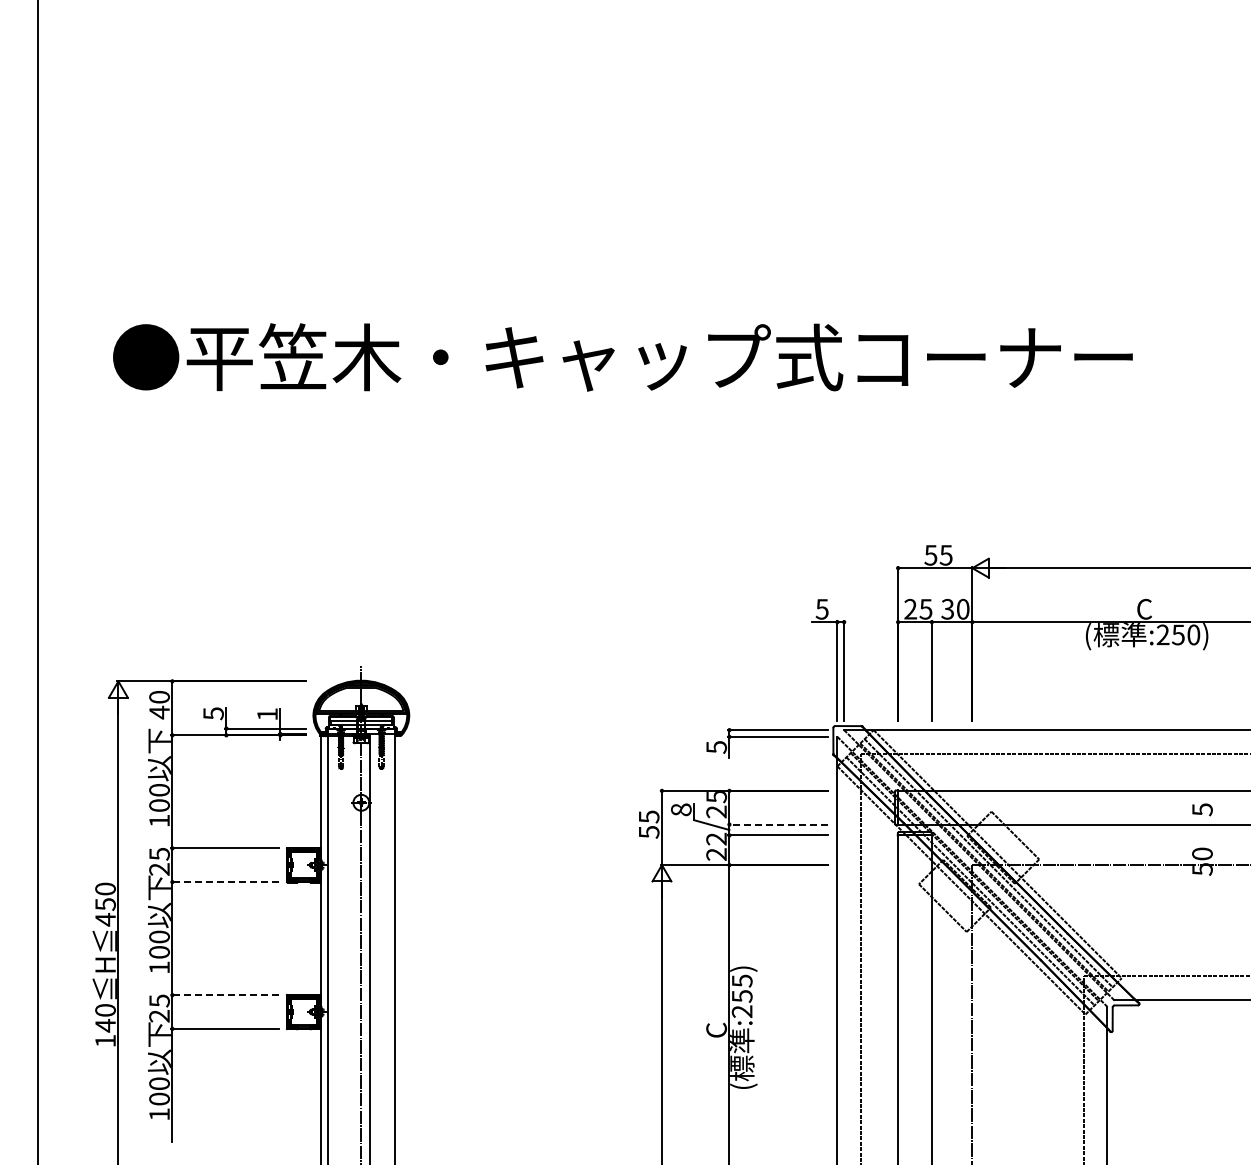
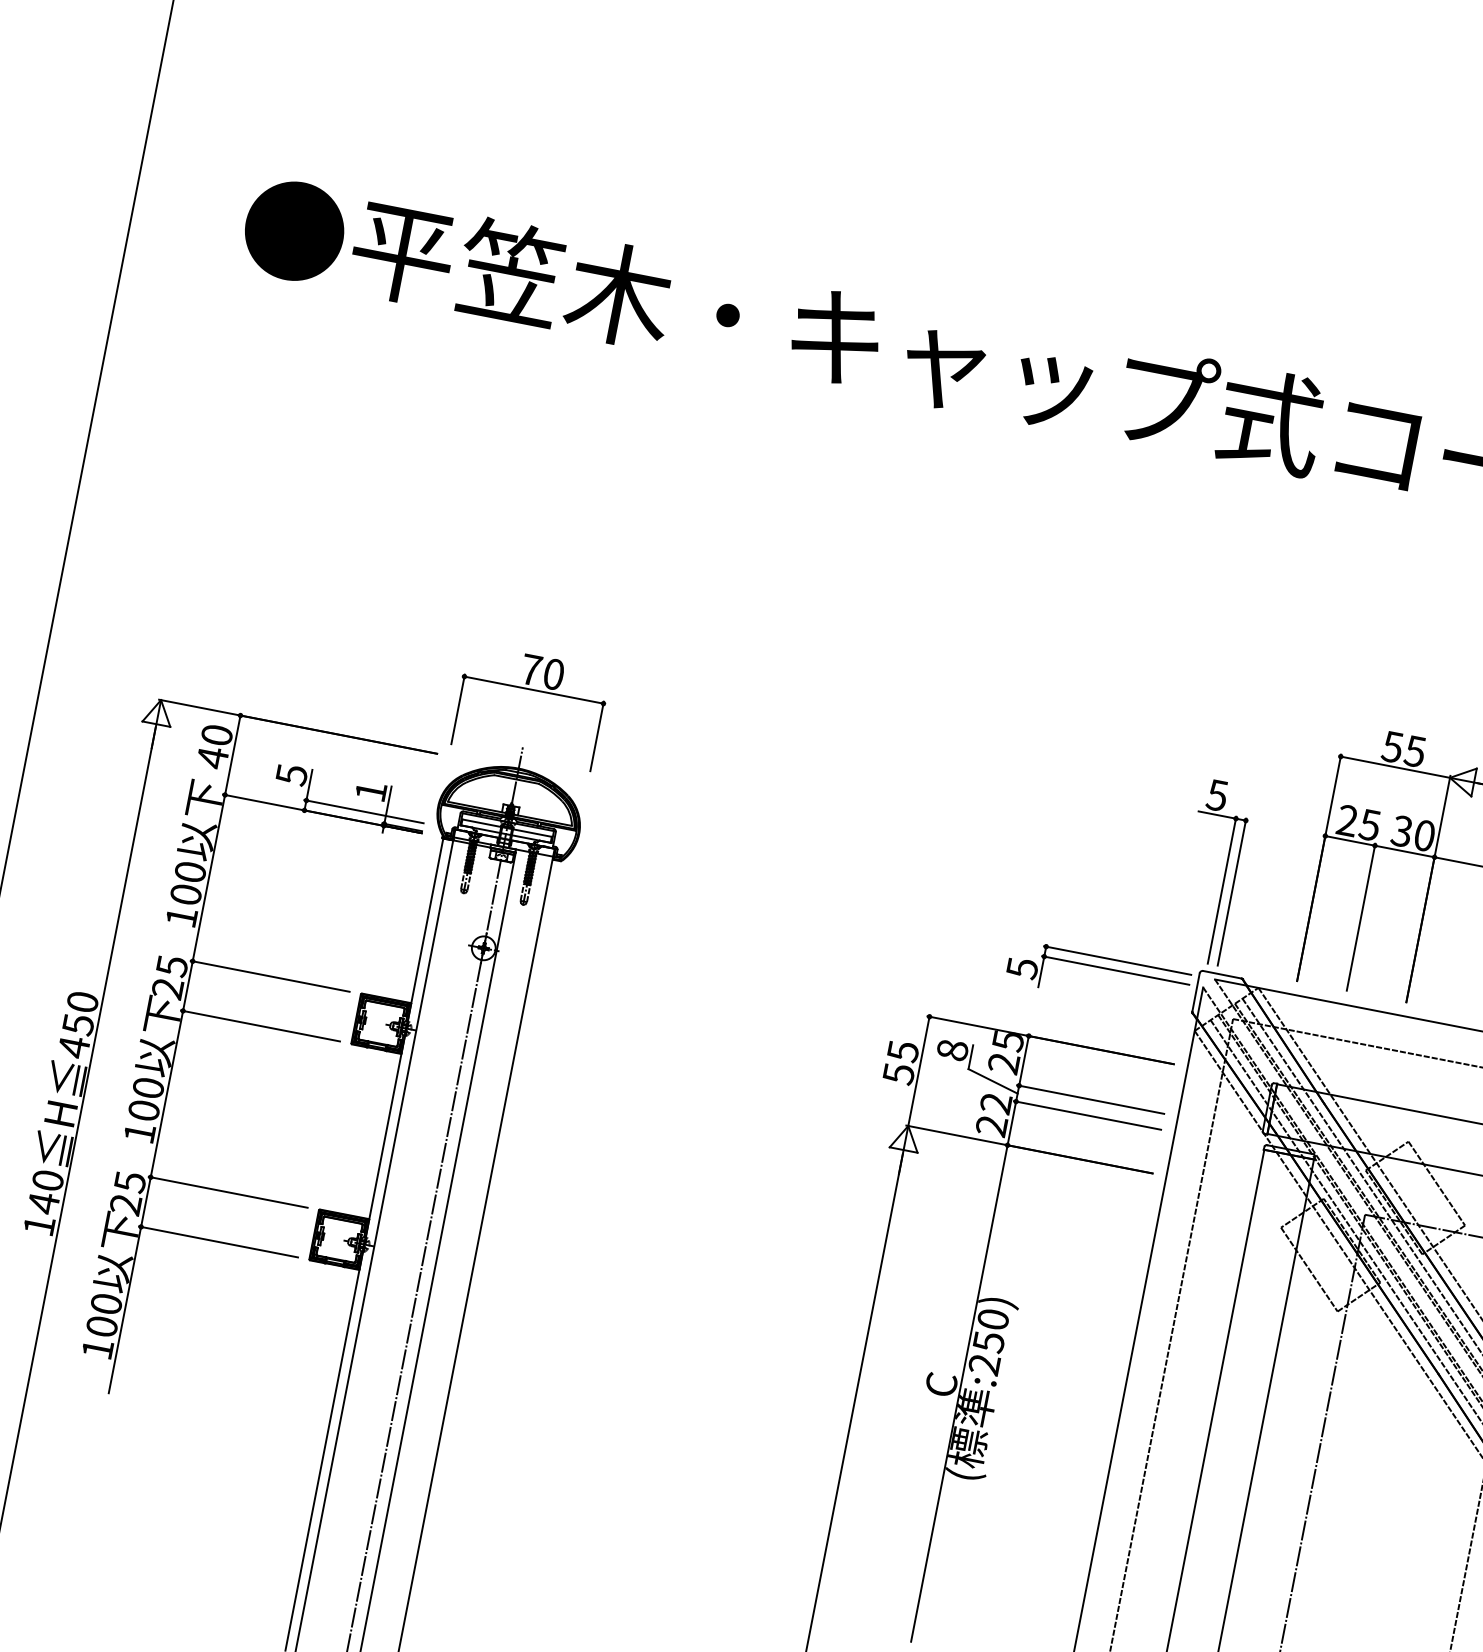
part: (361, 627) -> (534, 690), added
line: (778, 824) -> (1091, 1099), dashed -> solid
line: (225, 882) -> (261, 1026), dashed -> solid
text: (741, 980) -> (992, 1318), :255) -> :250)
line: (225, 995) -> (228, 1193), dashed -> solid

